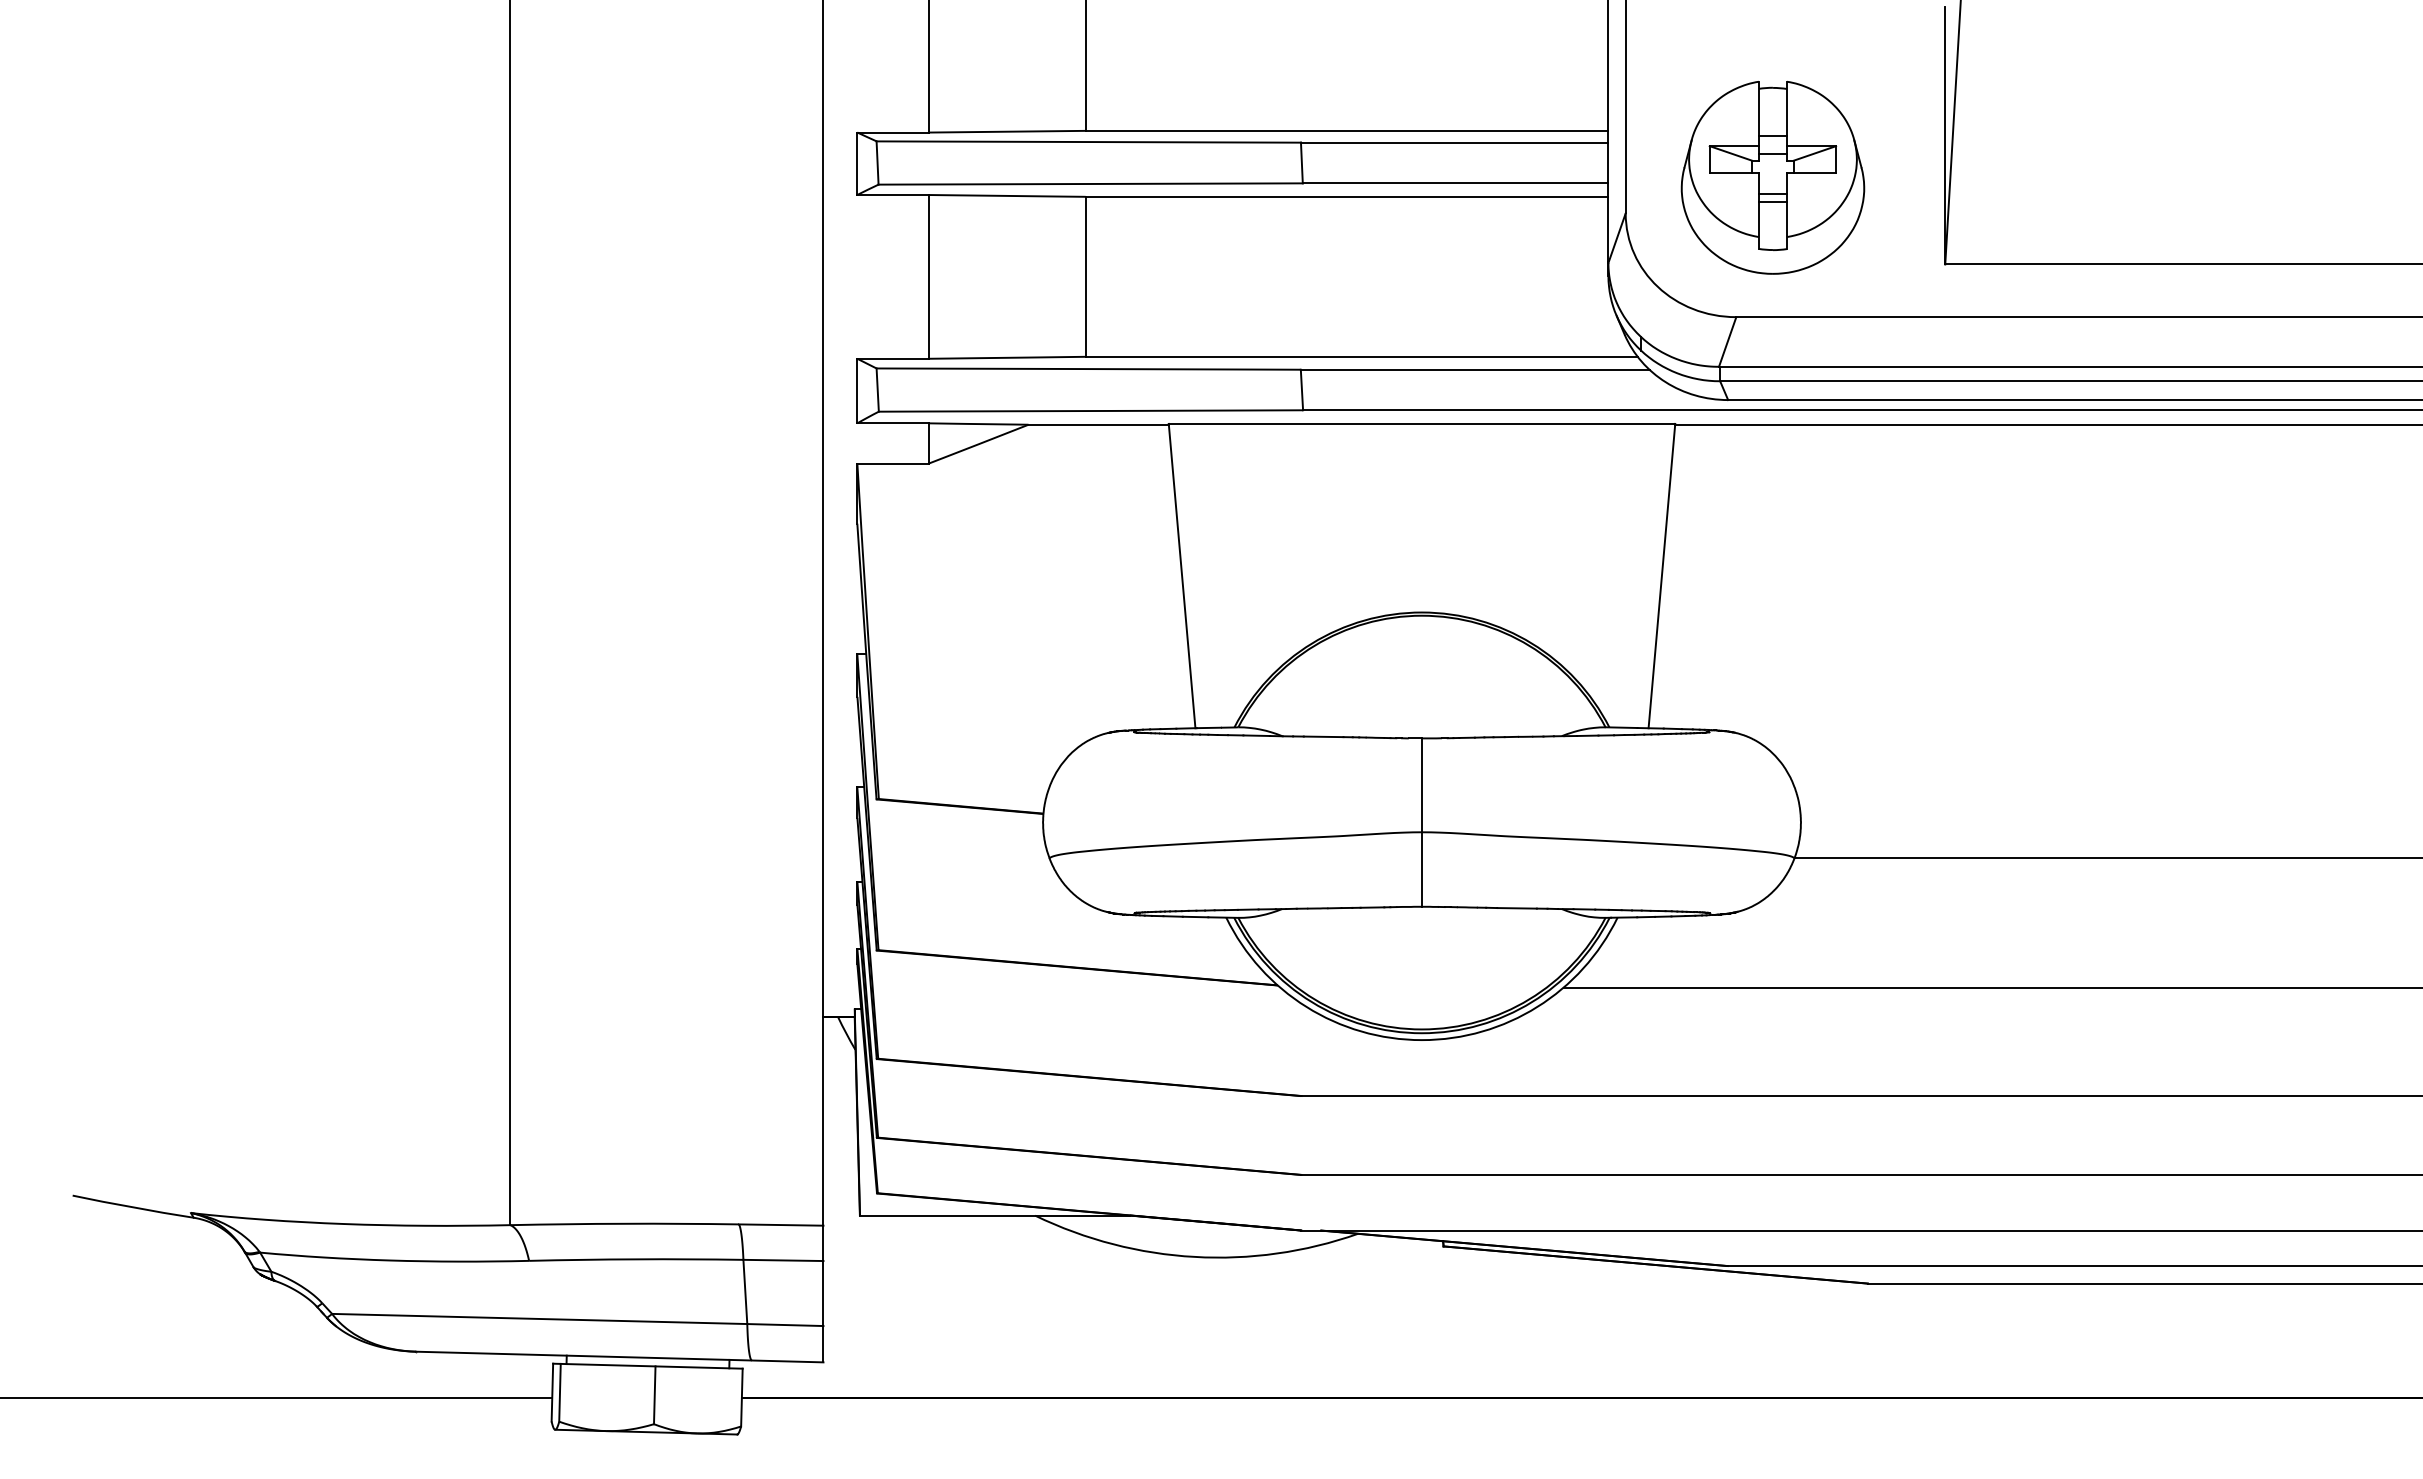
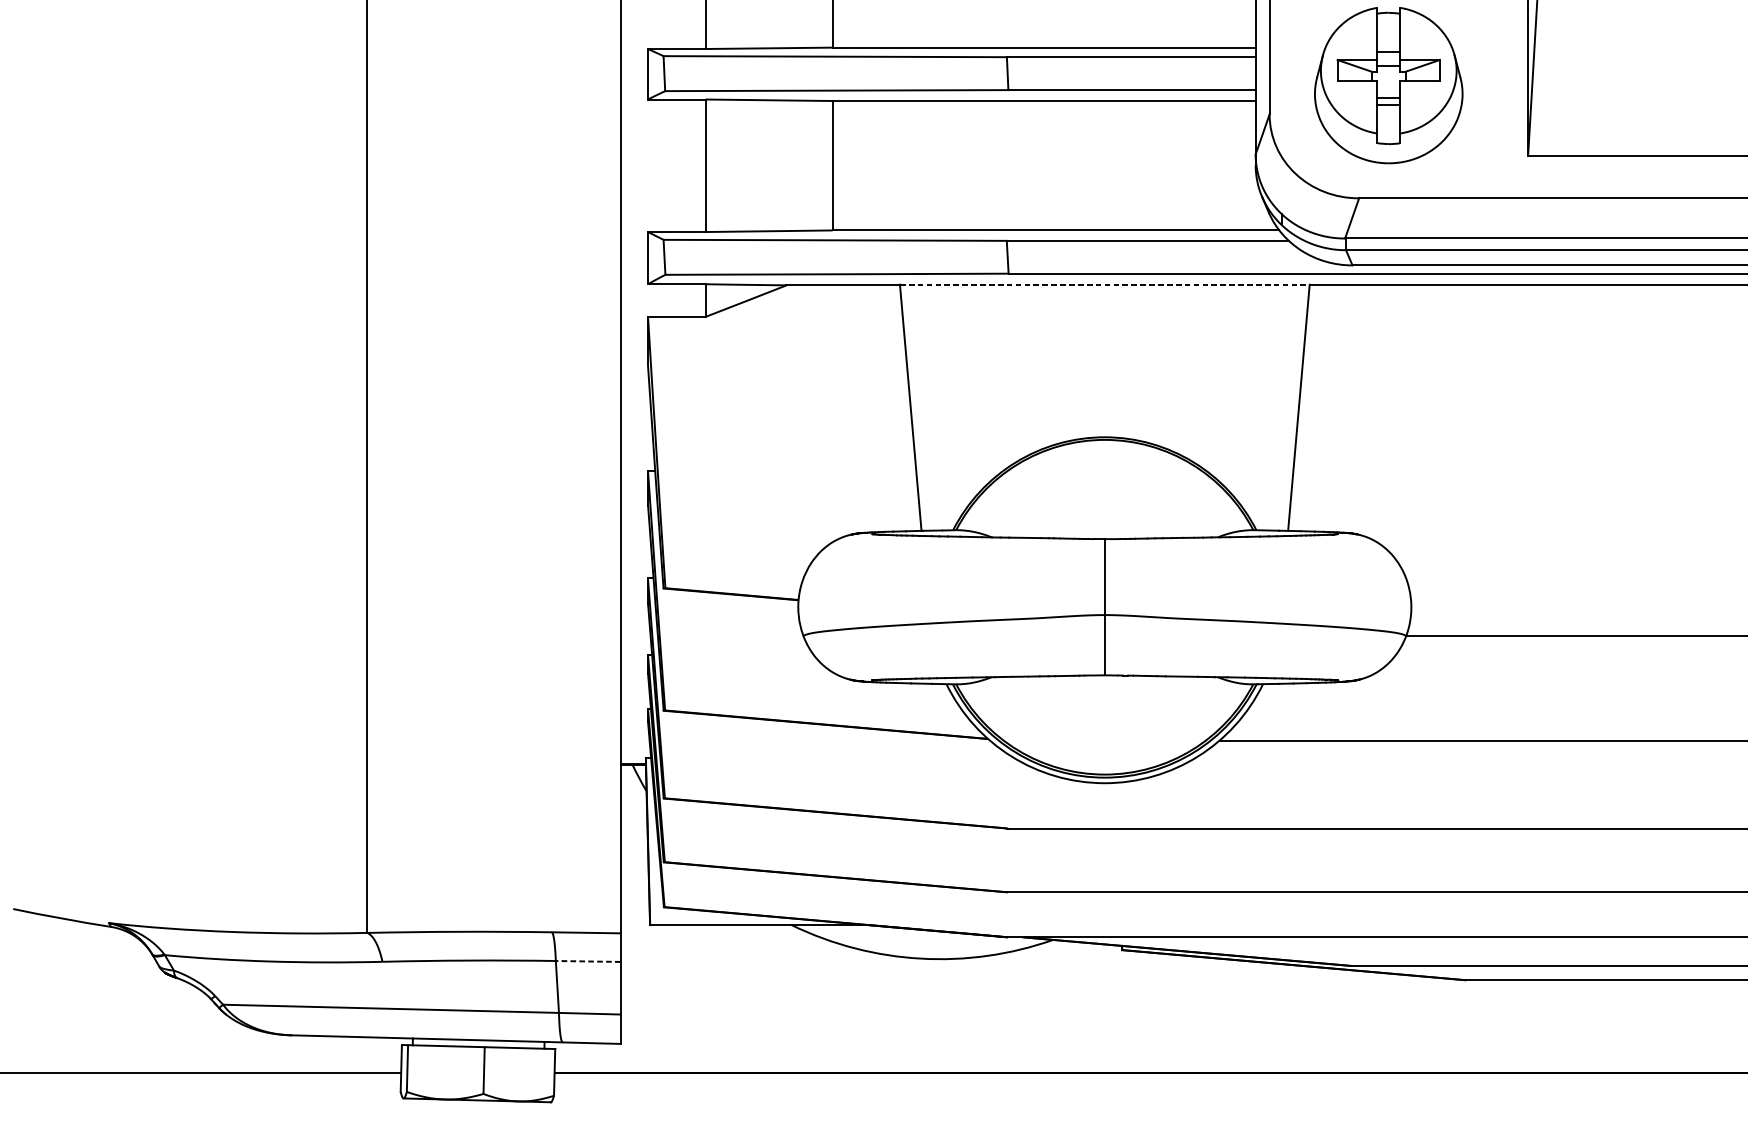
line: (1422, 423) -> (1105, 284), solid -> dashed
line: (782, 1260) -> (587, 961), solid -> dashed

